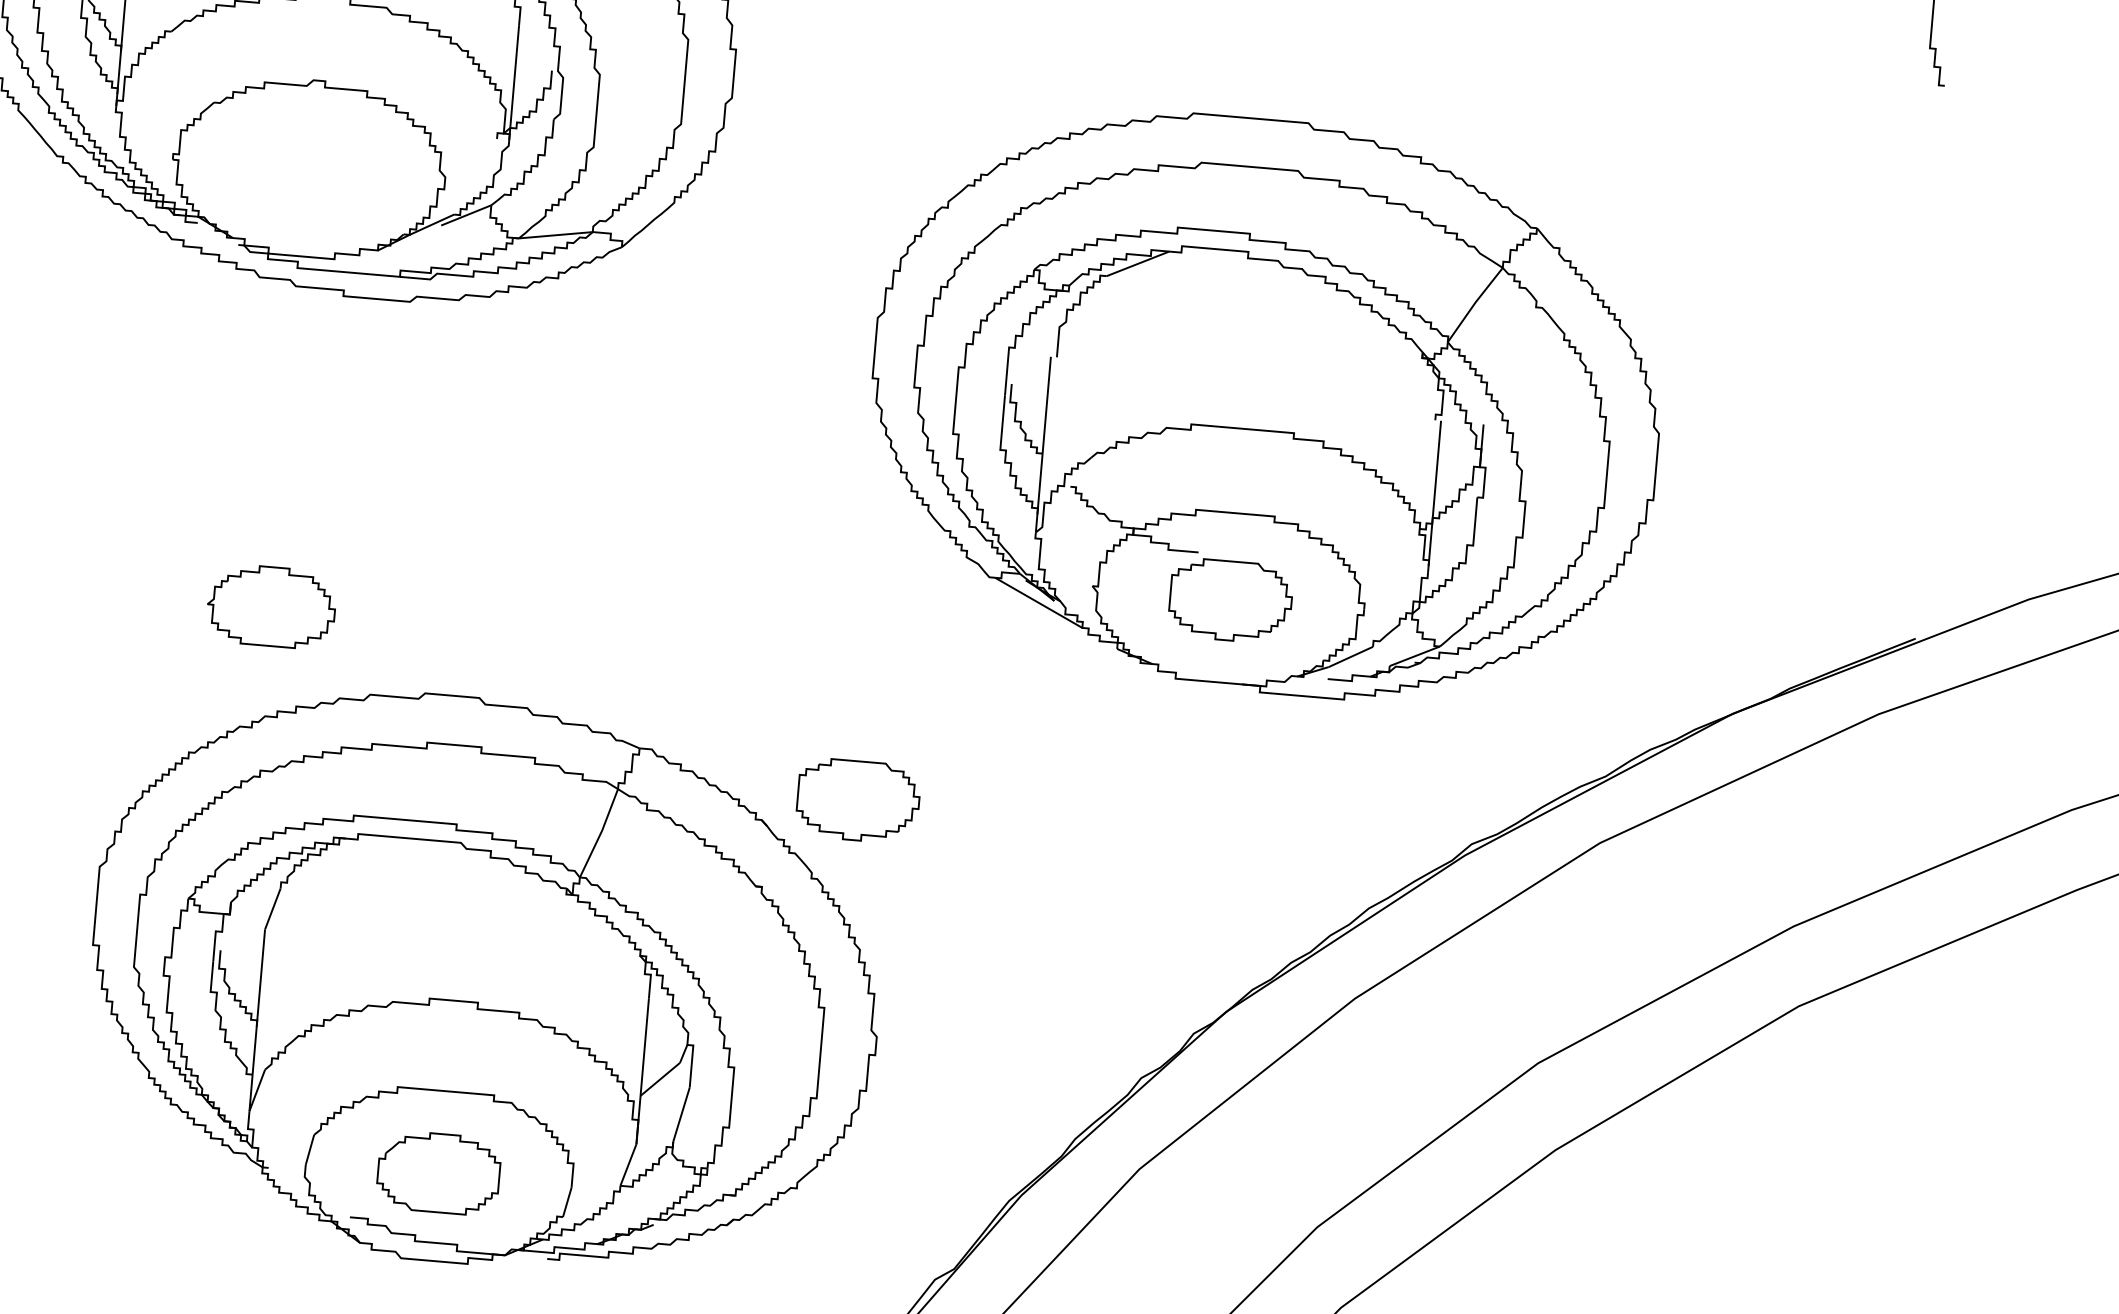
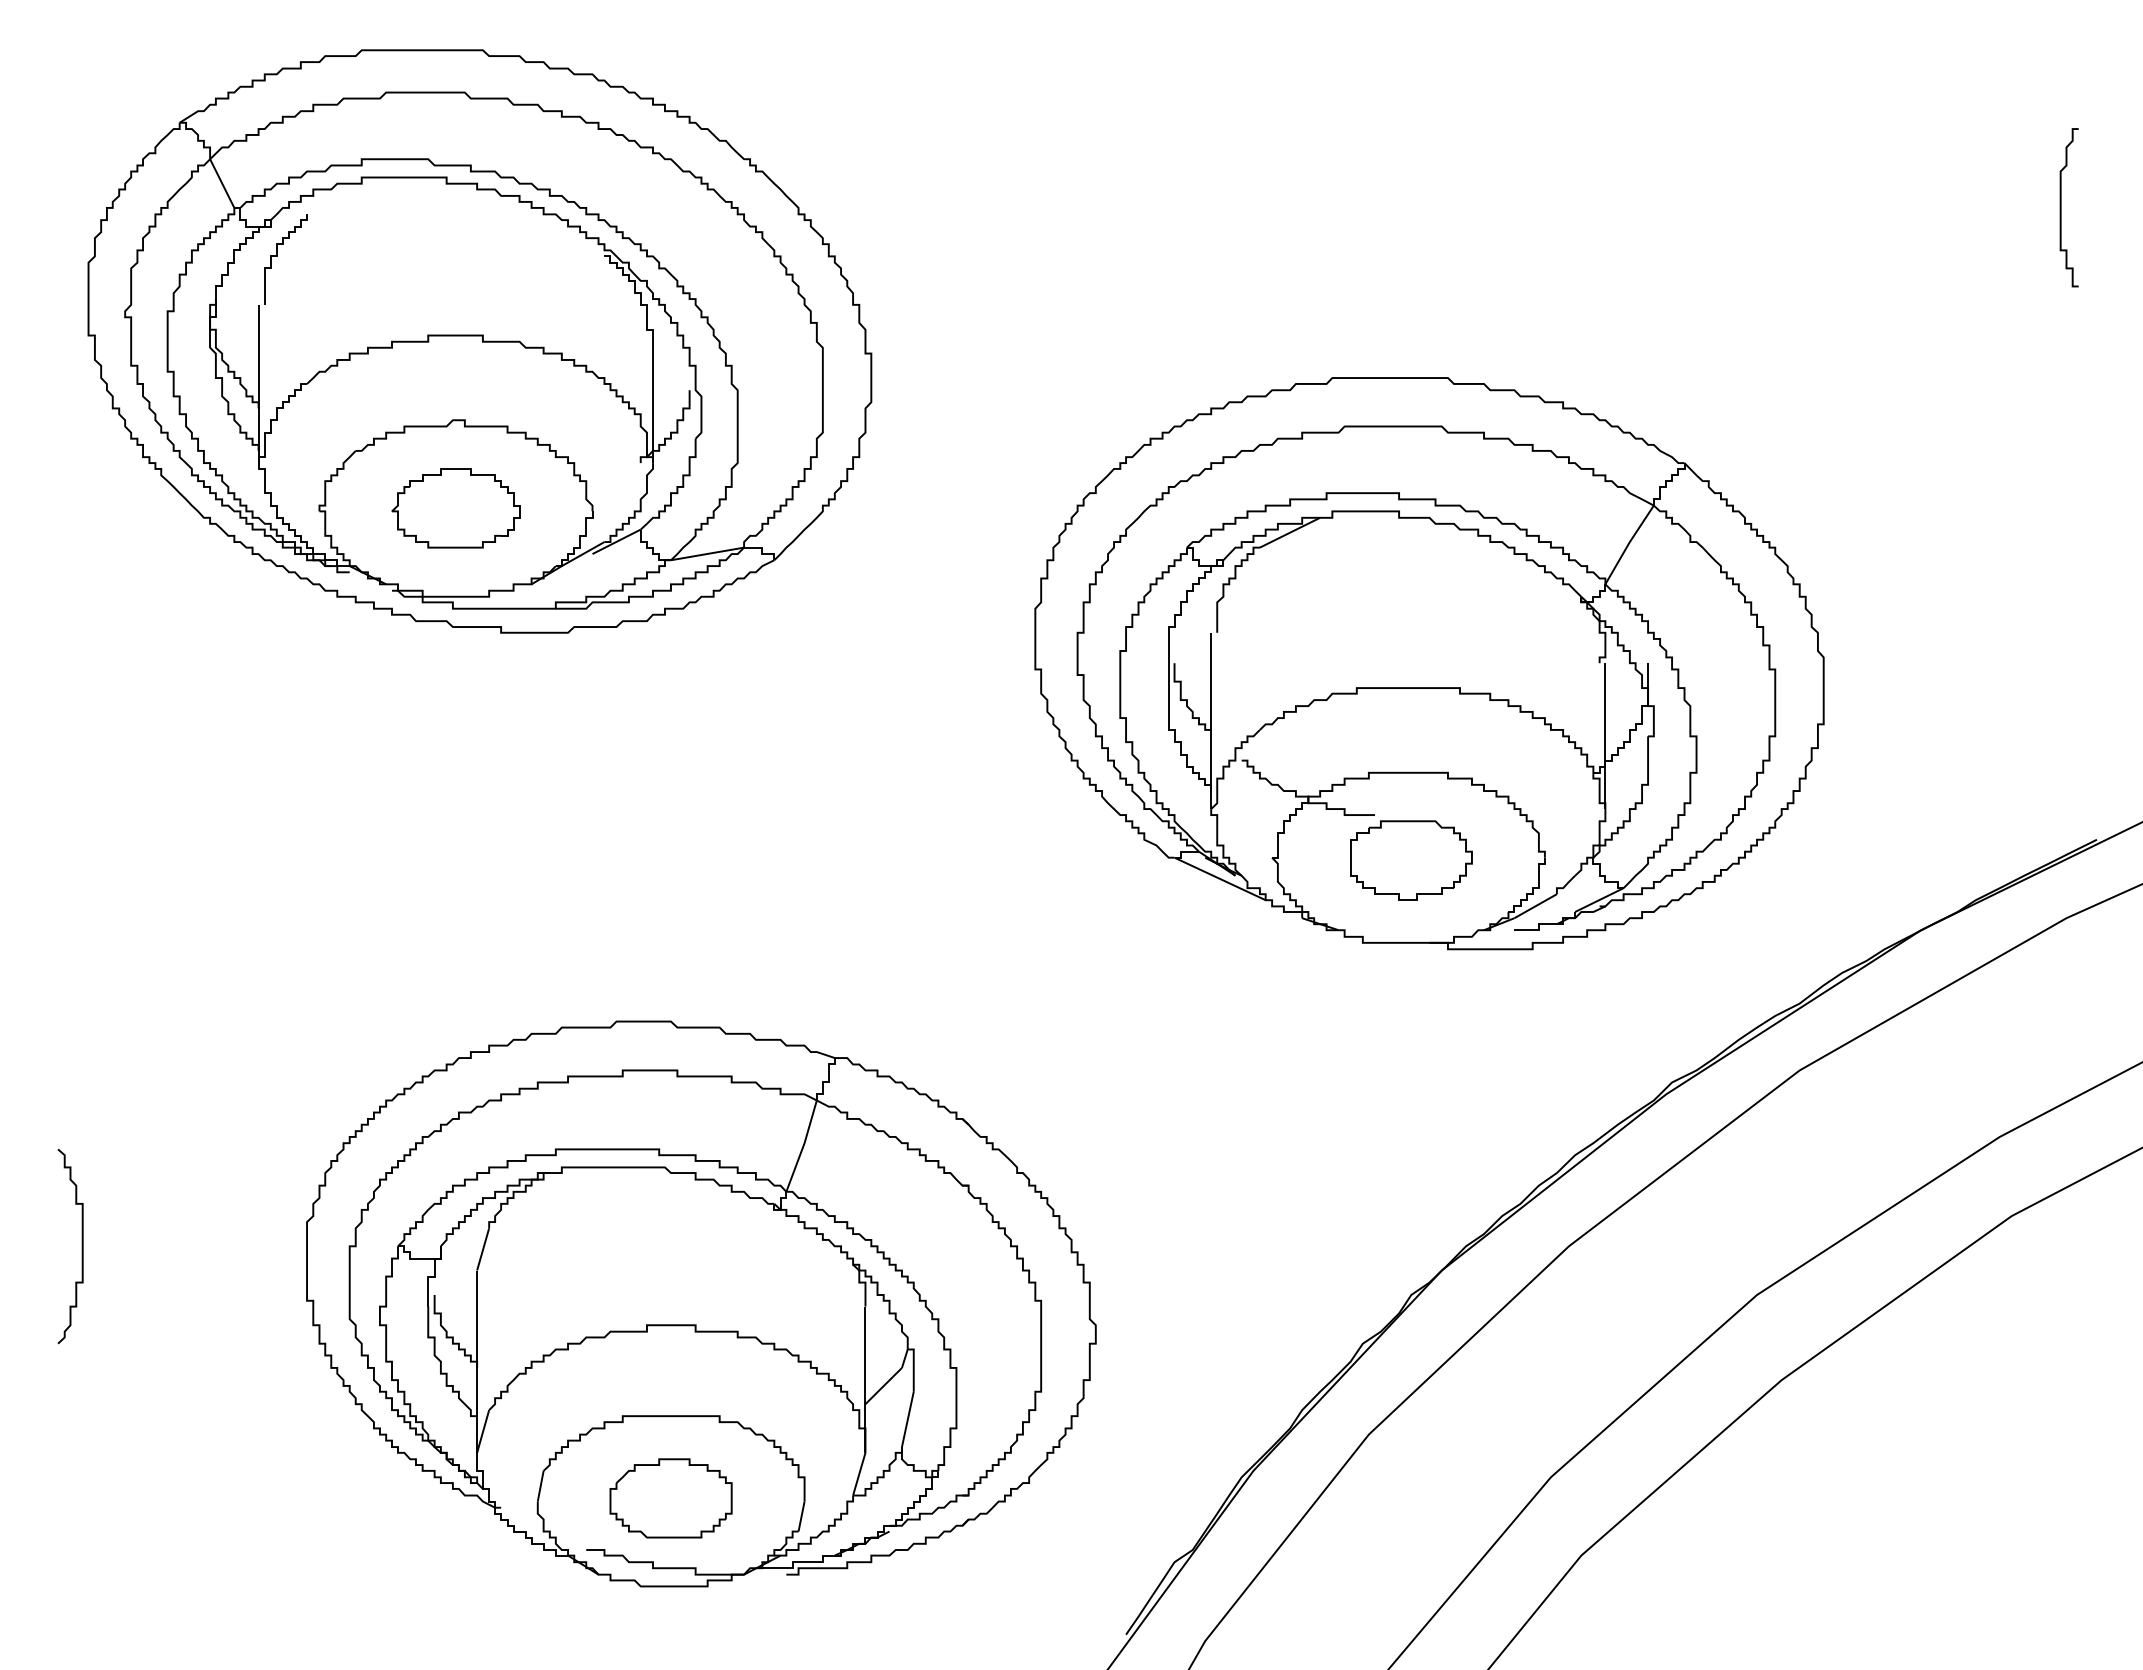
part: (271, 606) -> (455, 508), moved
part: (858, 800) -> (1057, 1091), removed

